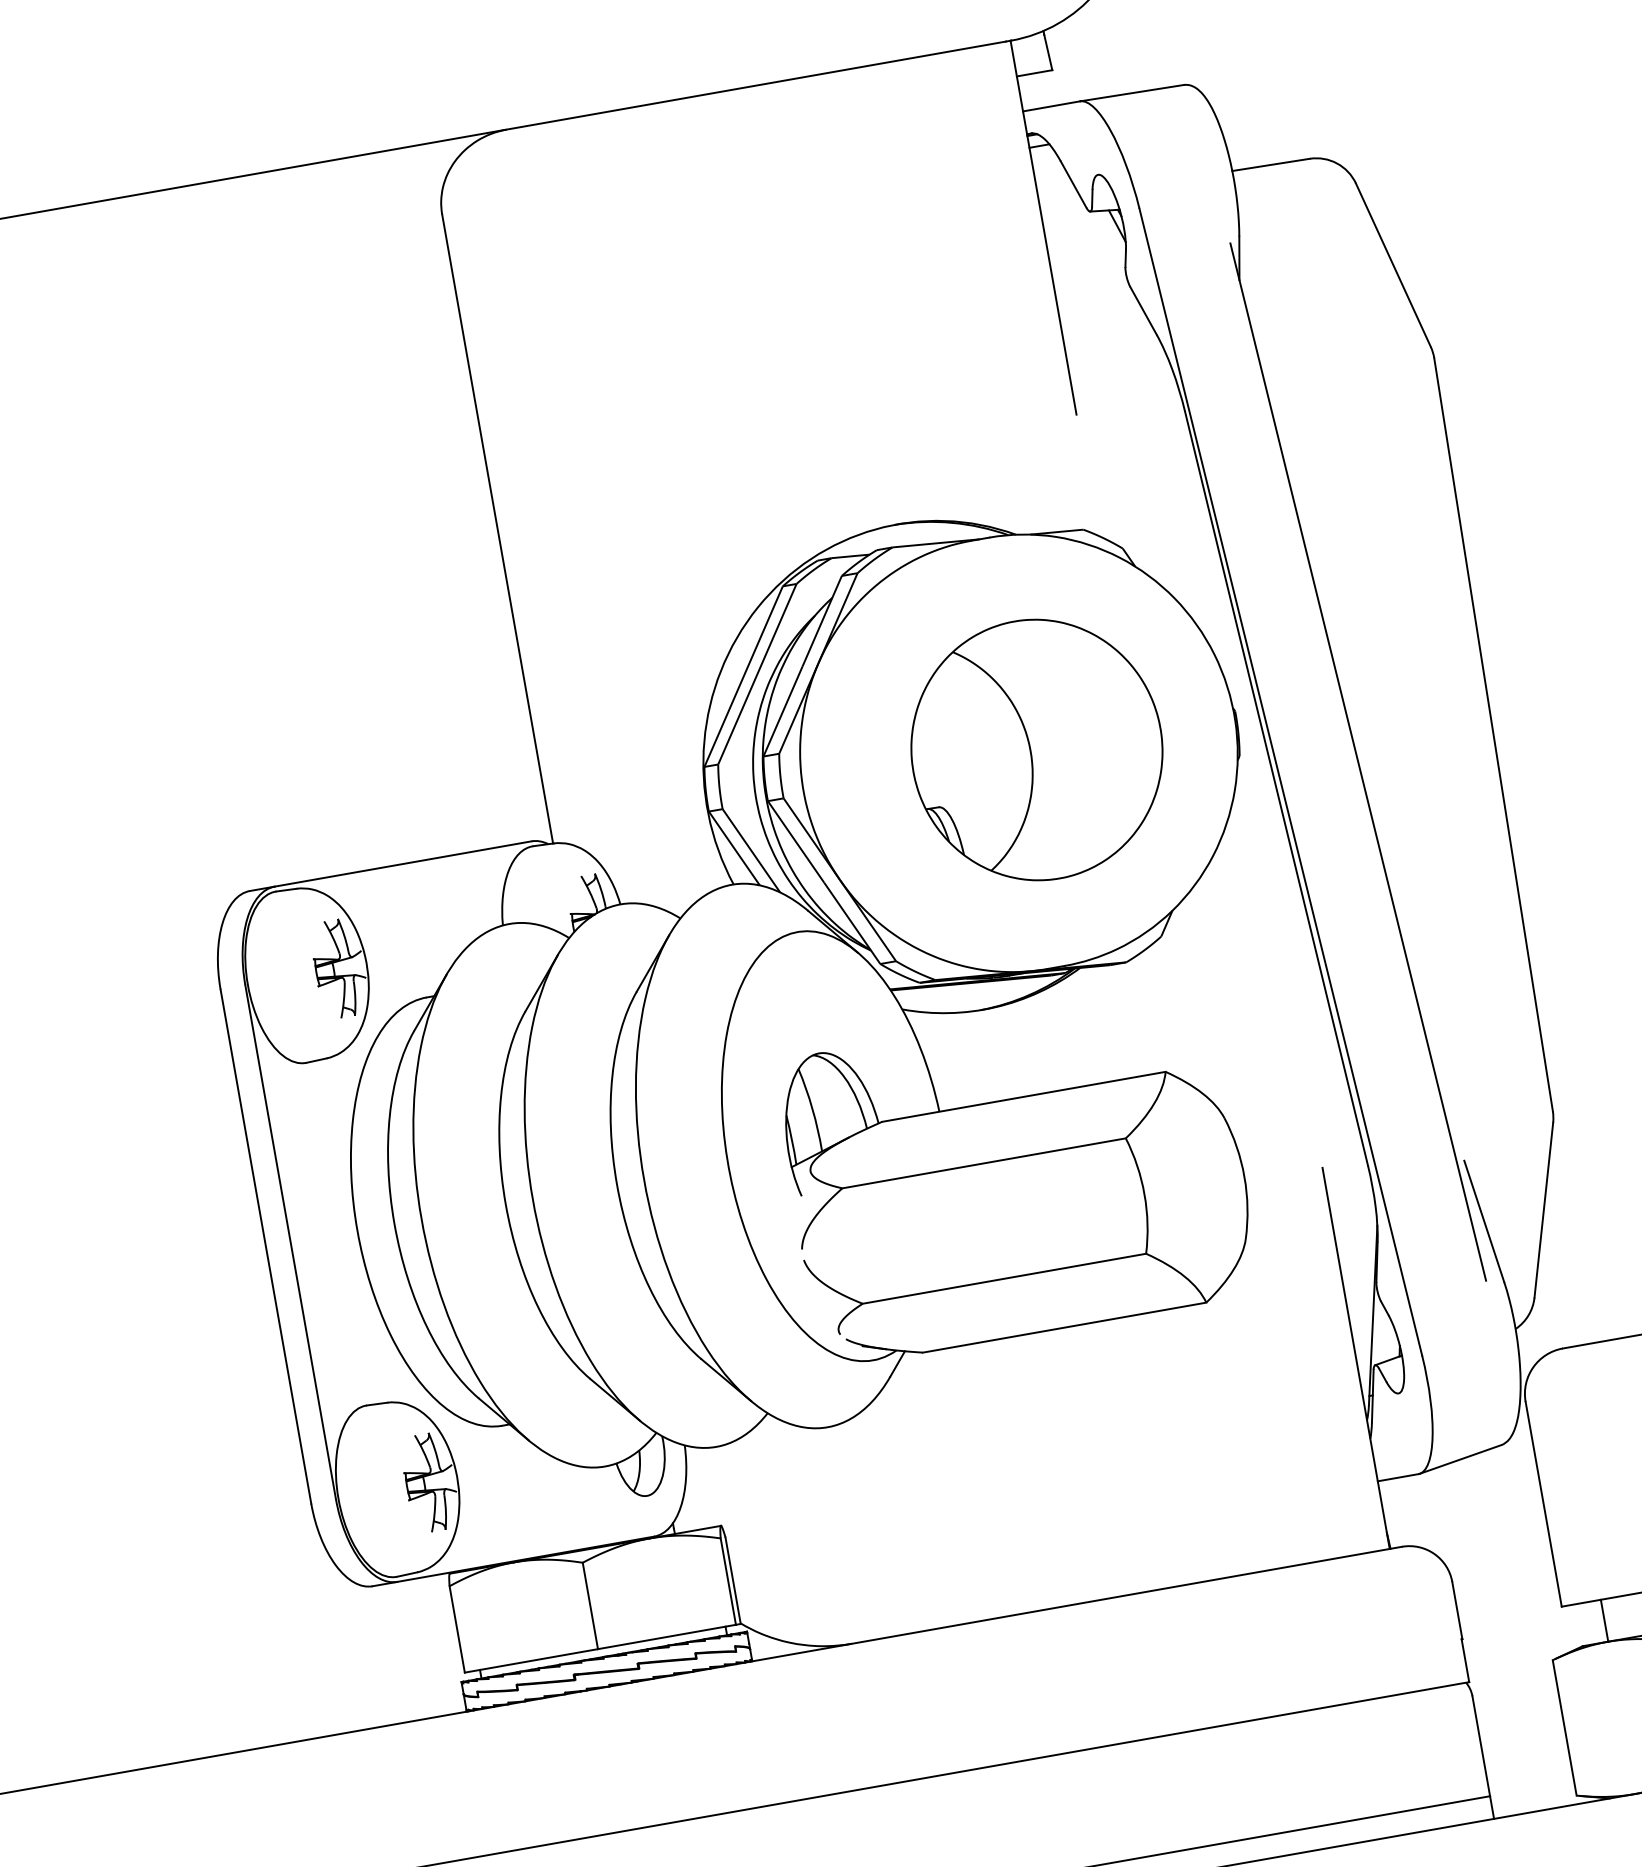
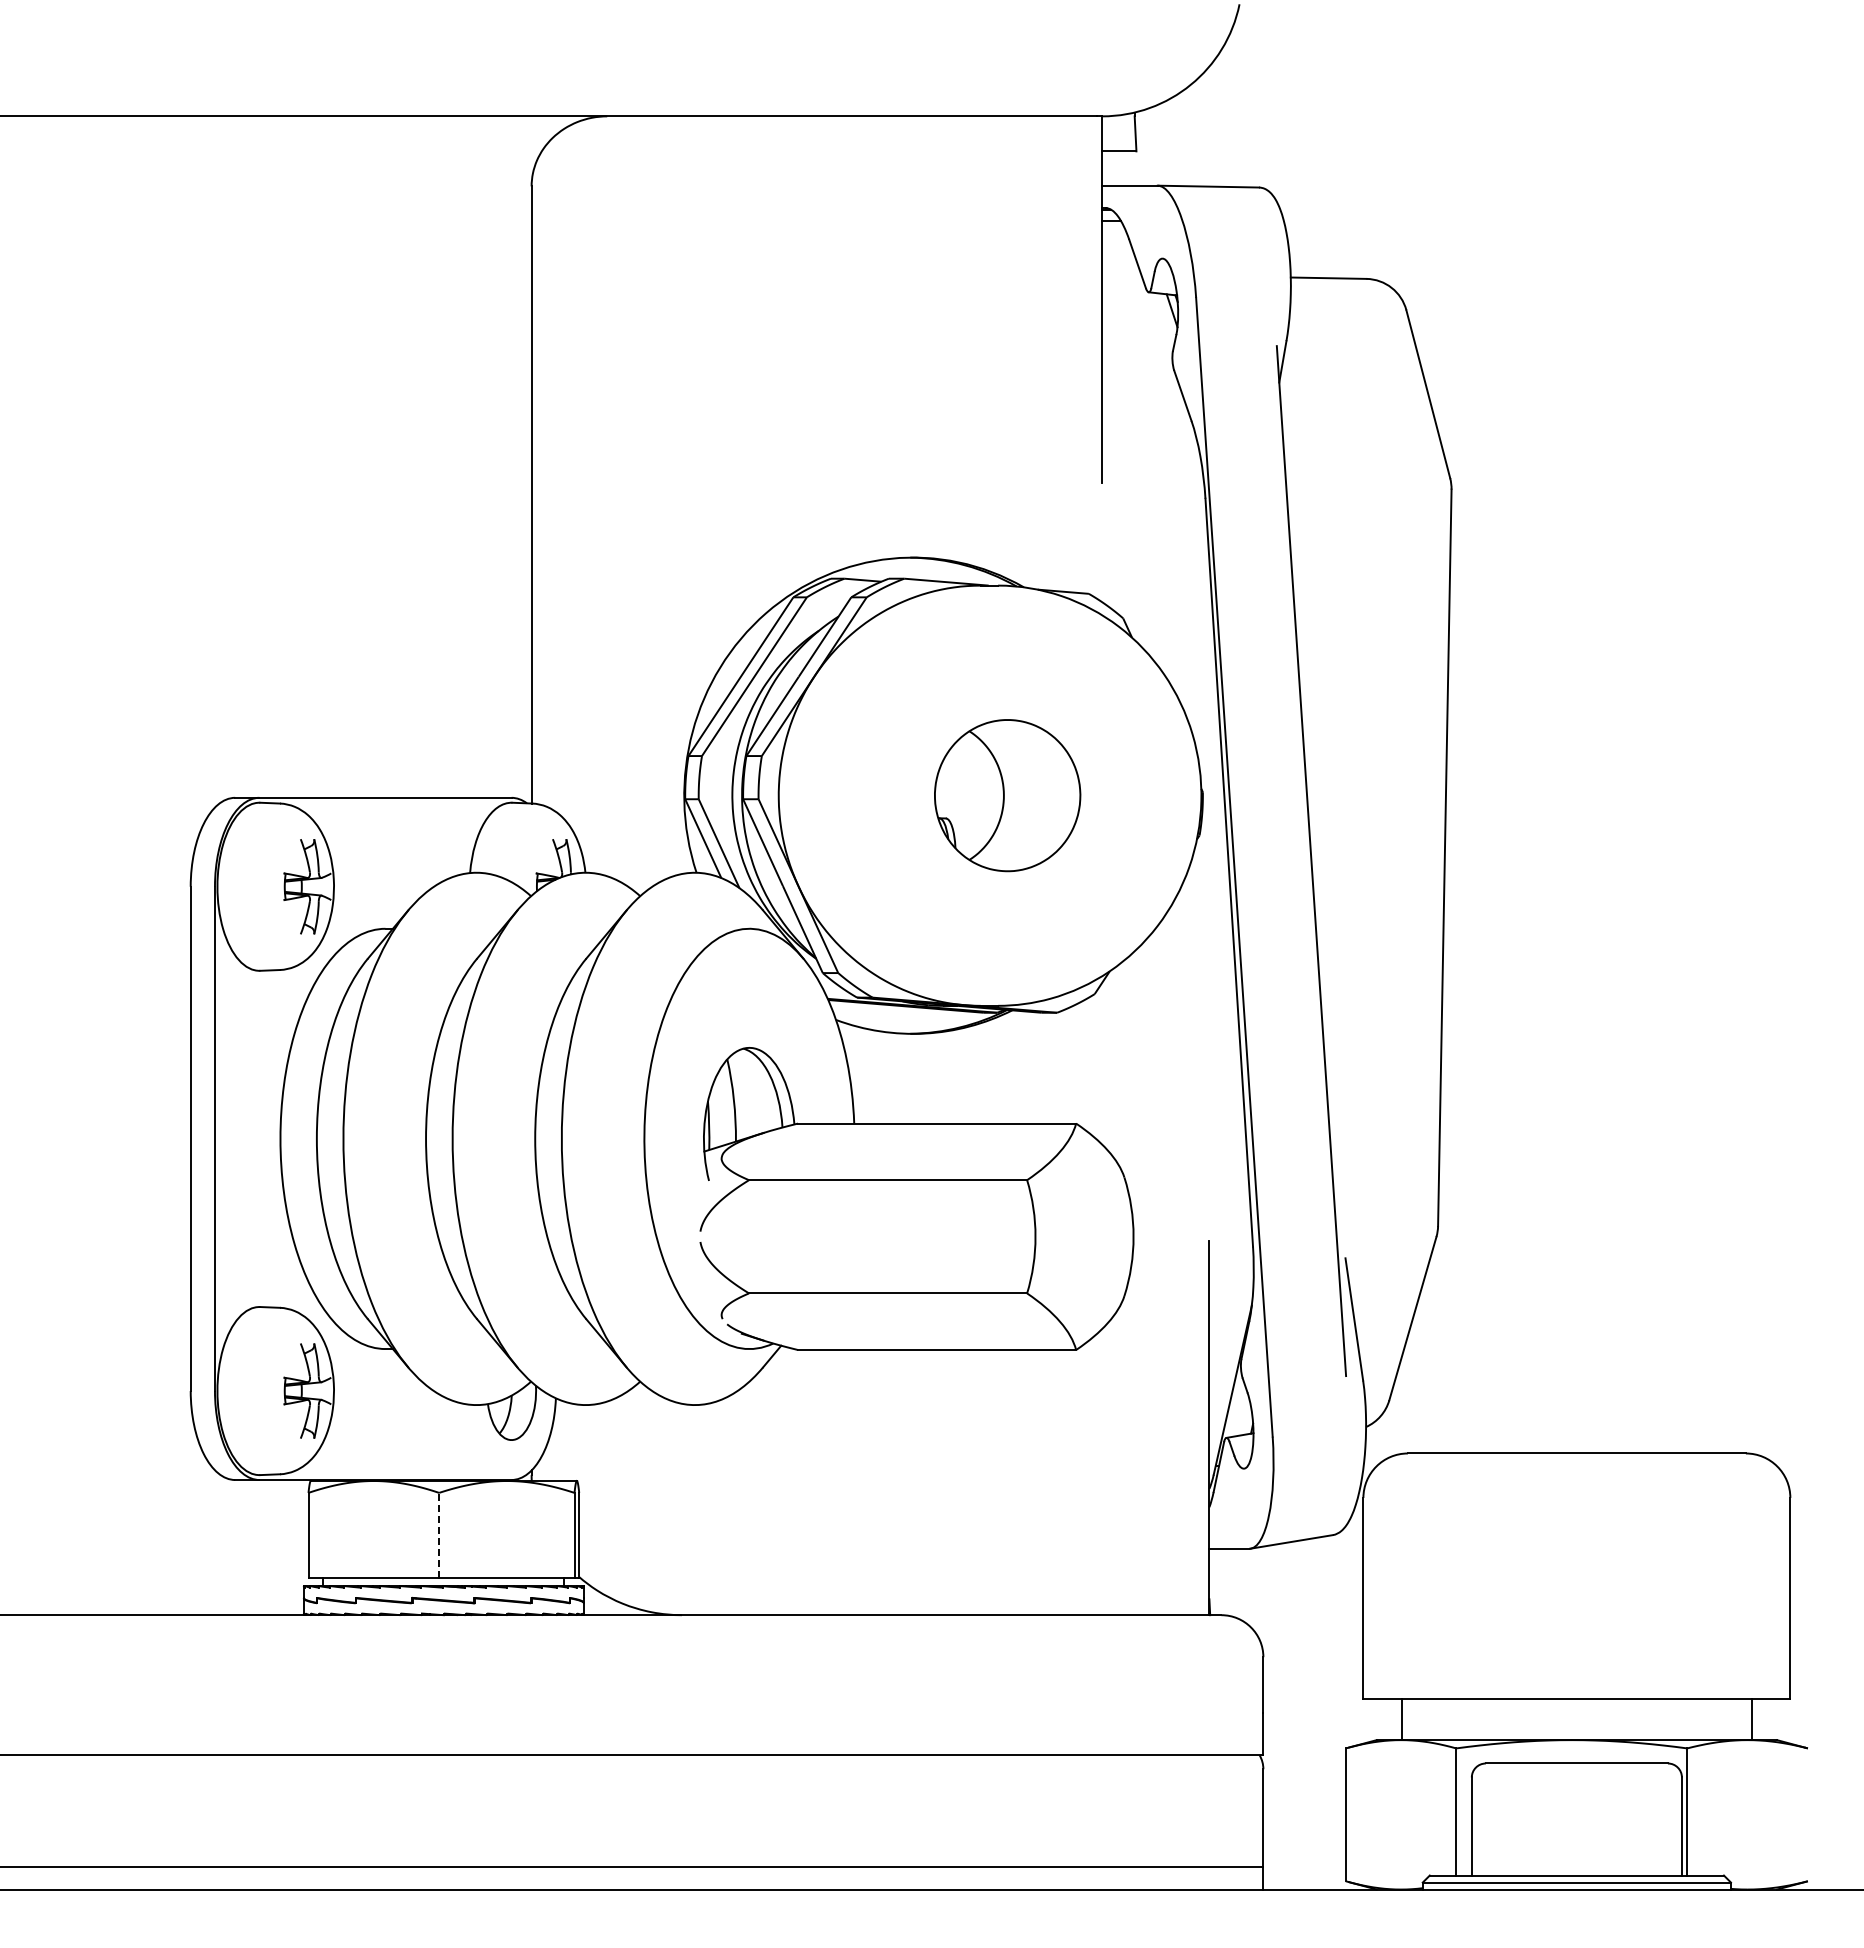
part: (1036, 749) -> (1007, 795), size x0.6
line: (590, 1605) -> (439, 1534), solid -> dashed

